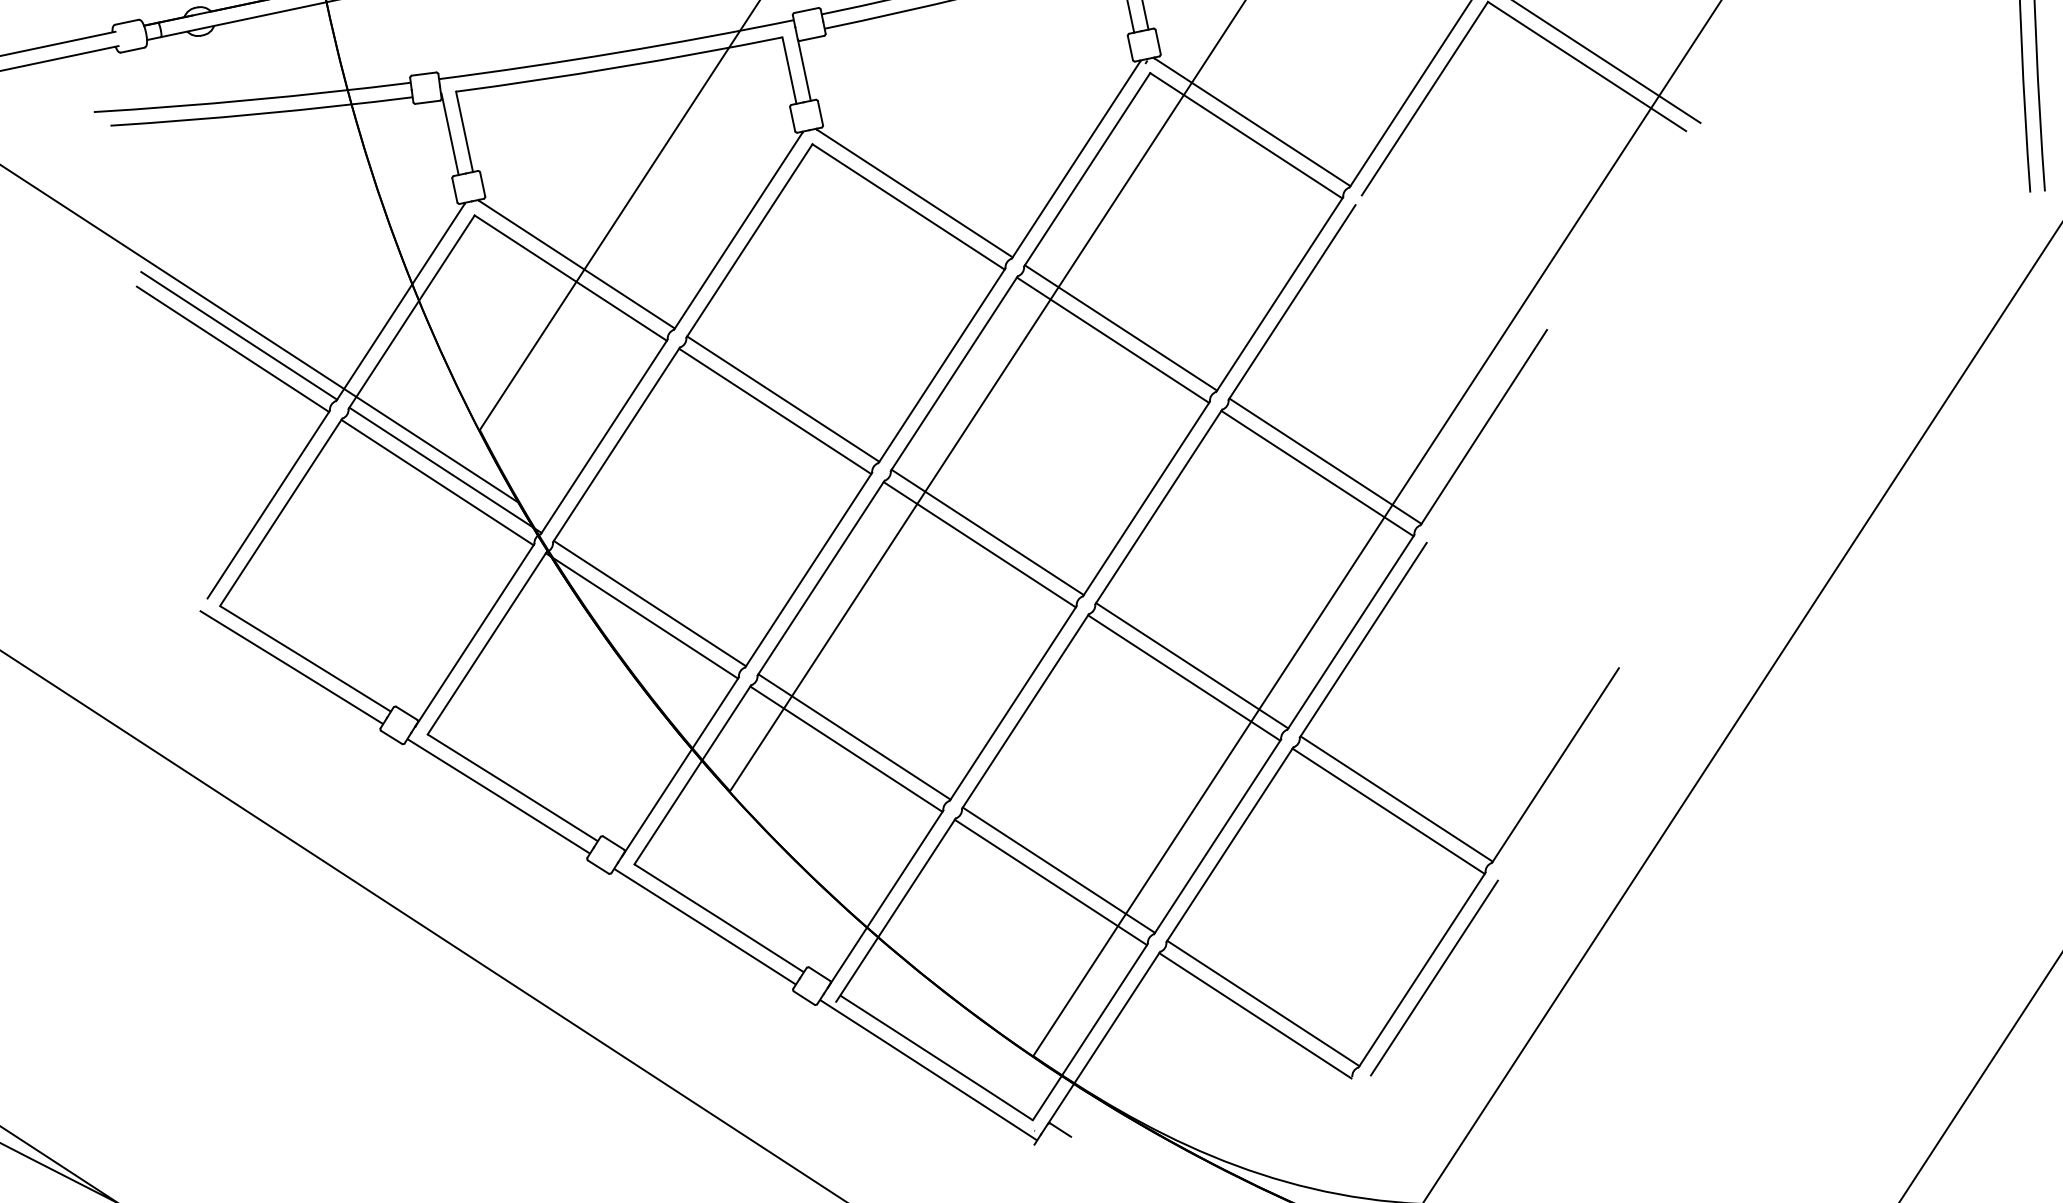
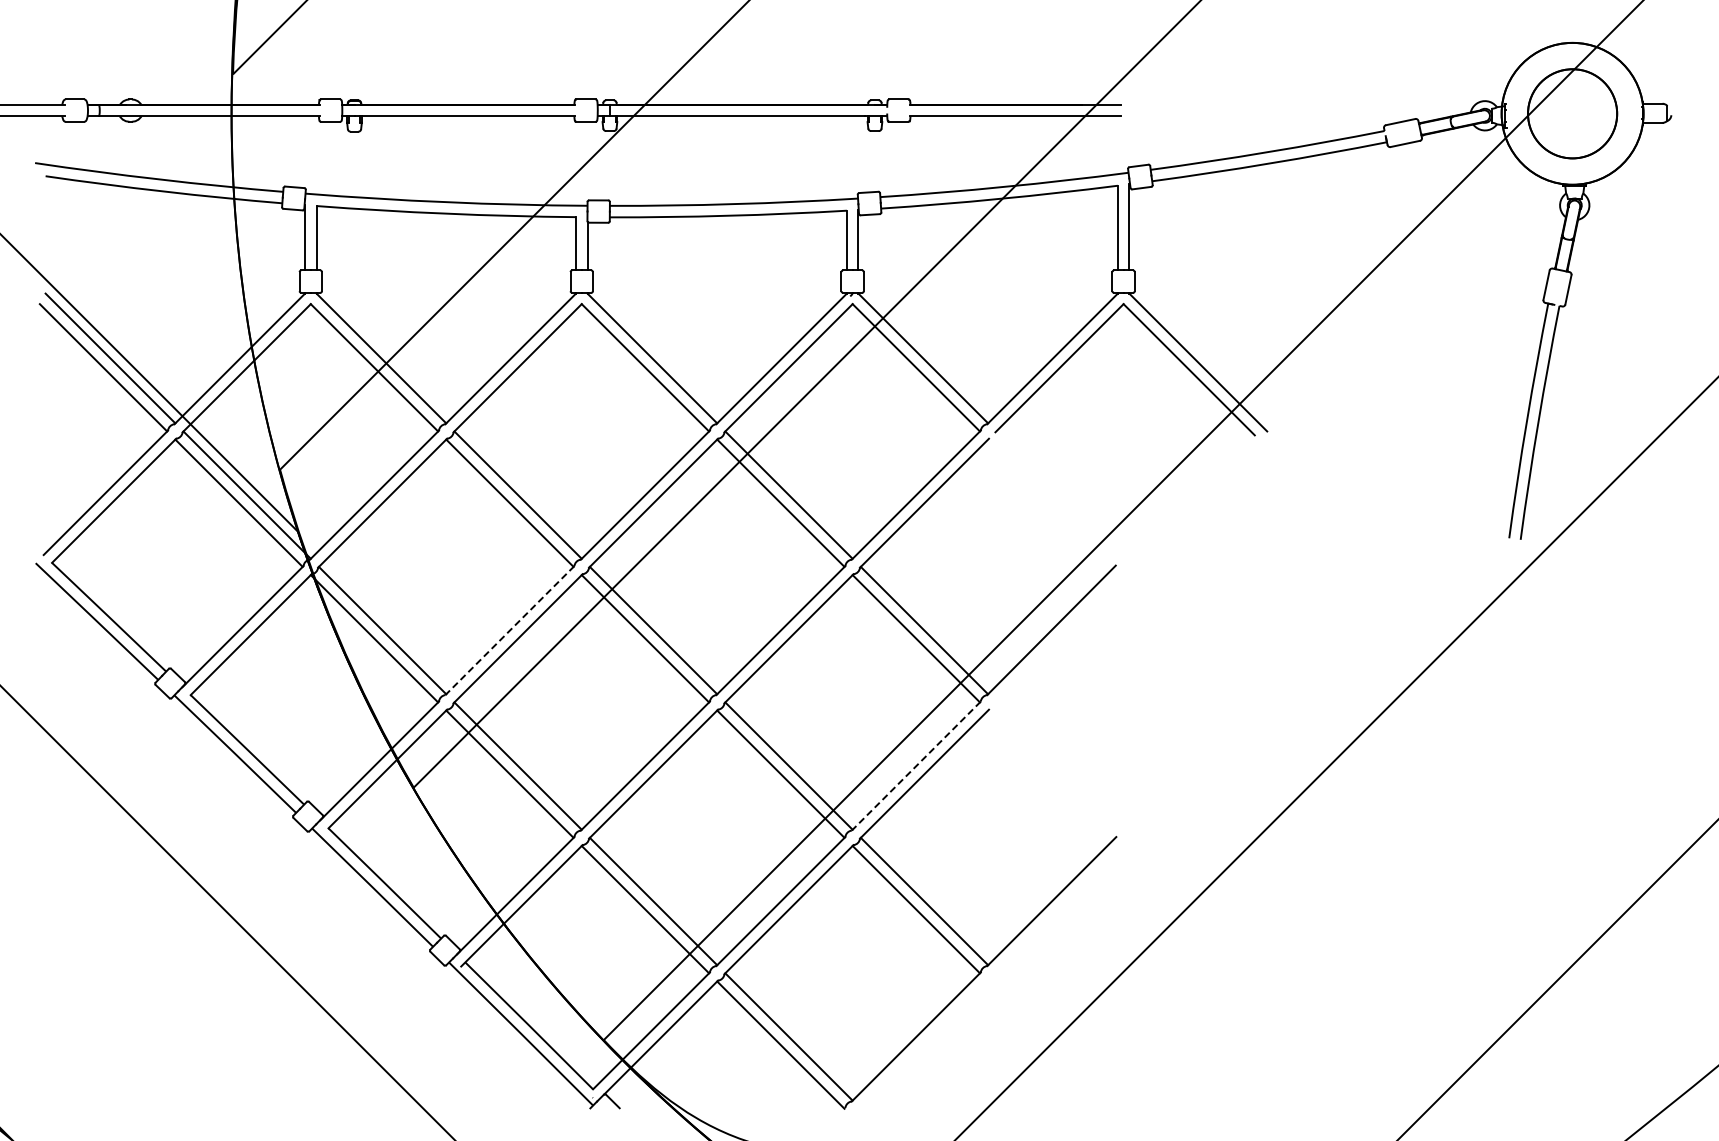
line: (808, 570) -> (509, 630), solid -> dashed
line: (1350, 633) -> (915, 766), solid -> dashed
line: (1434, 977) -> (924, 1044), removed

